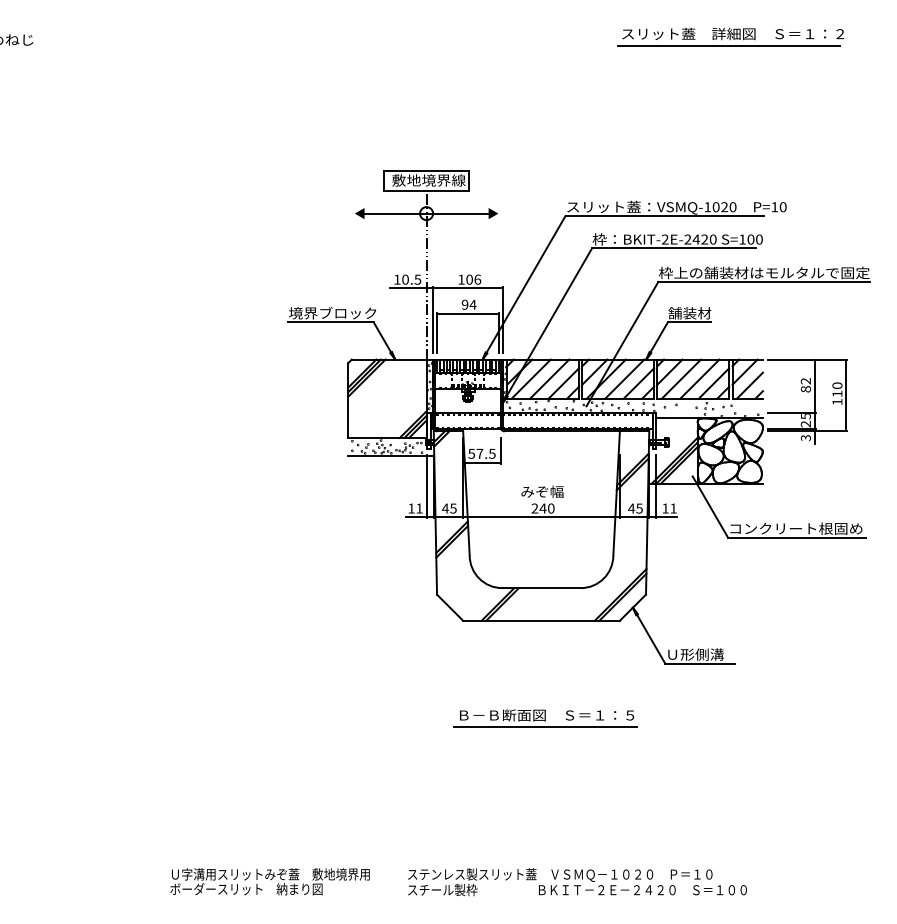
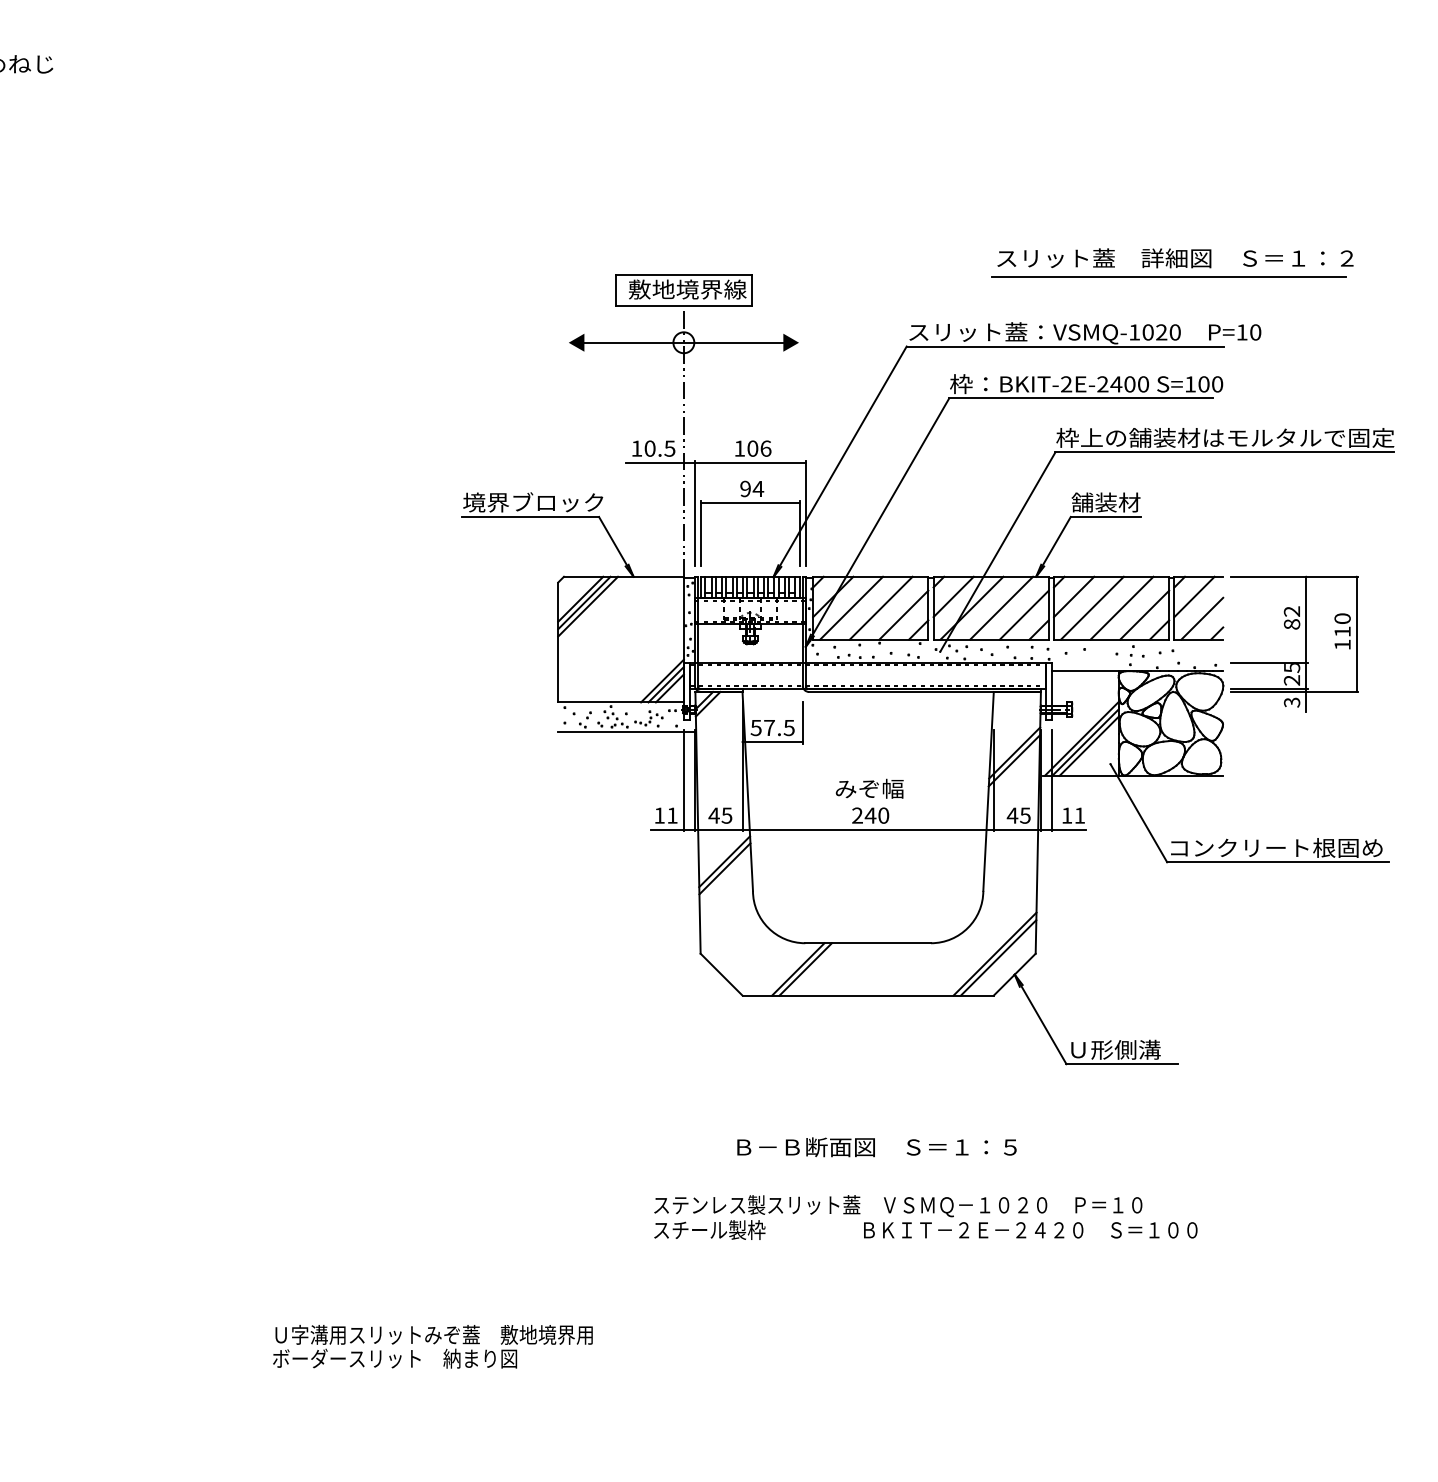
part: (730, 36) -> (1171, 262), moved
text: (704, 239) -> (1129, 384), BKIT-2E-2420 -> BKIT-2E-2400
line: (544, 726) -> (872, 1165), removed
text: (269, 881) -> (431, 1346), moved
text: (577, 882) -> (925, 1218), moved

